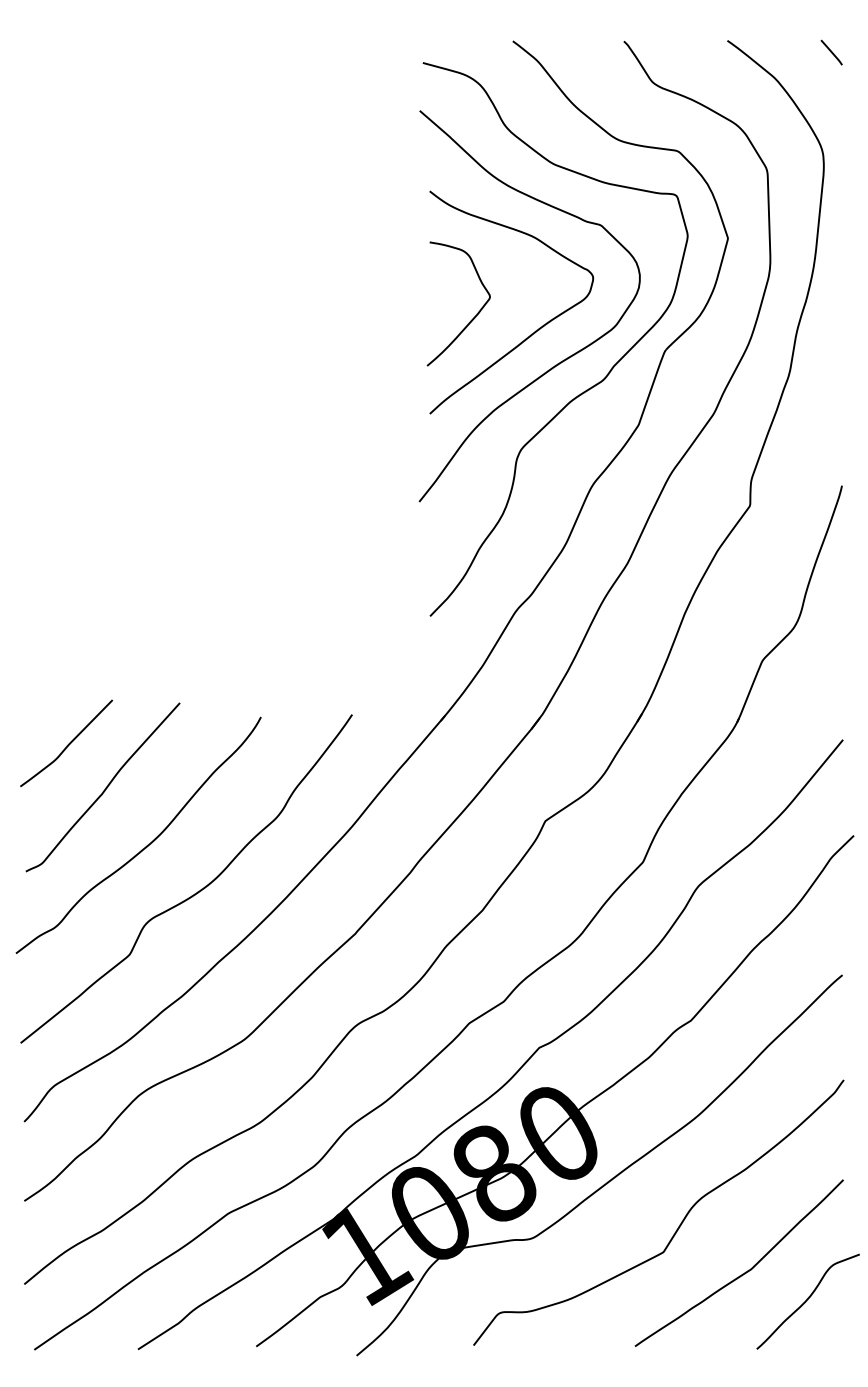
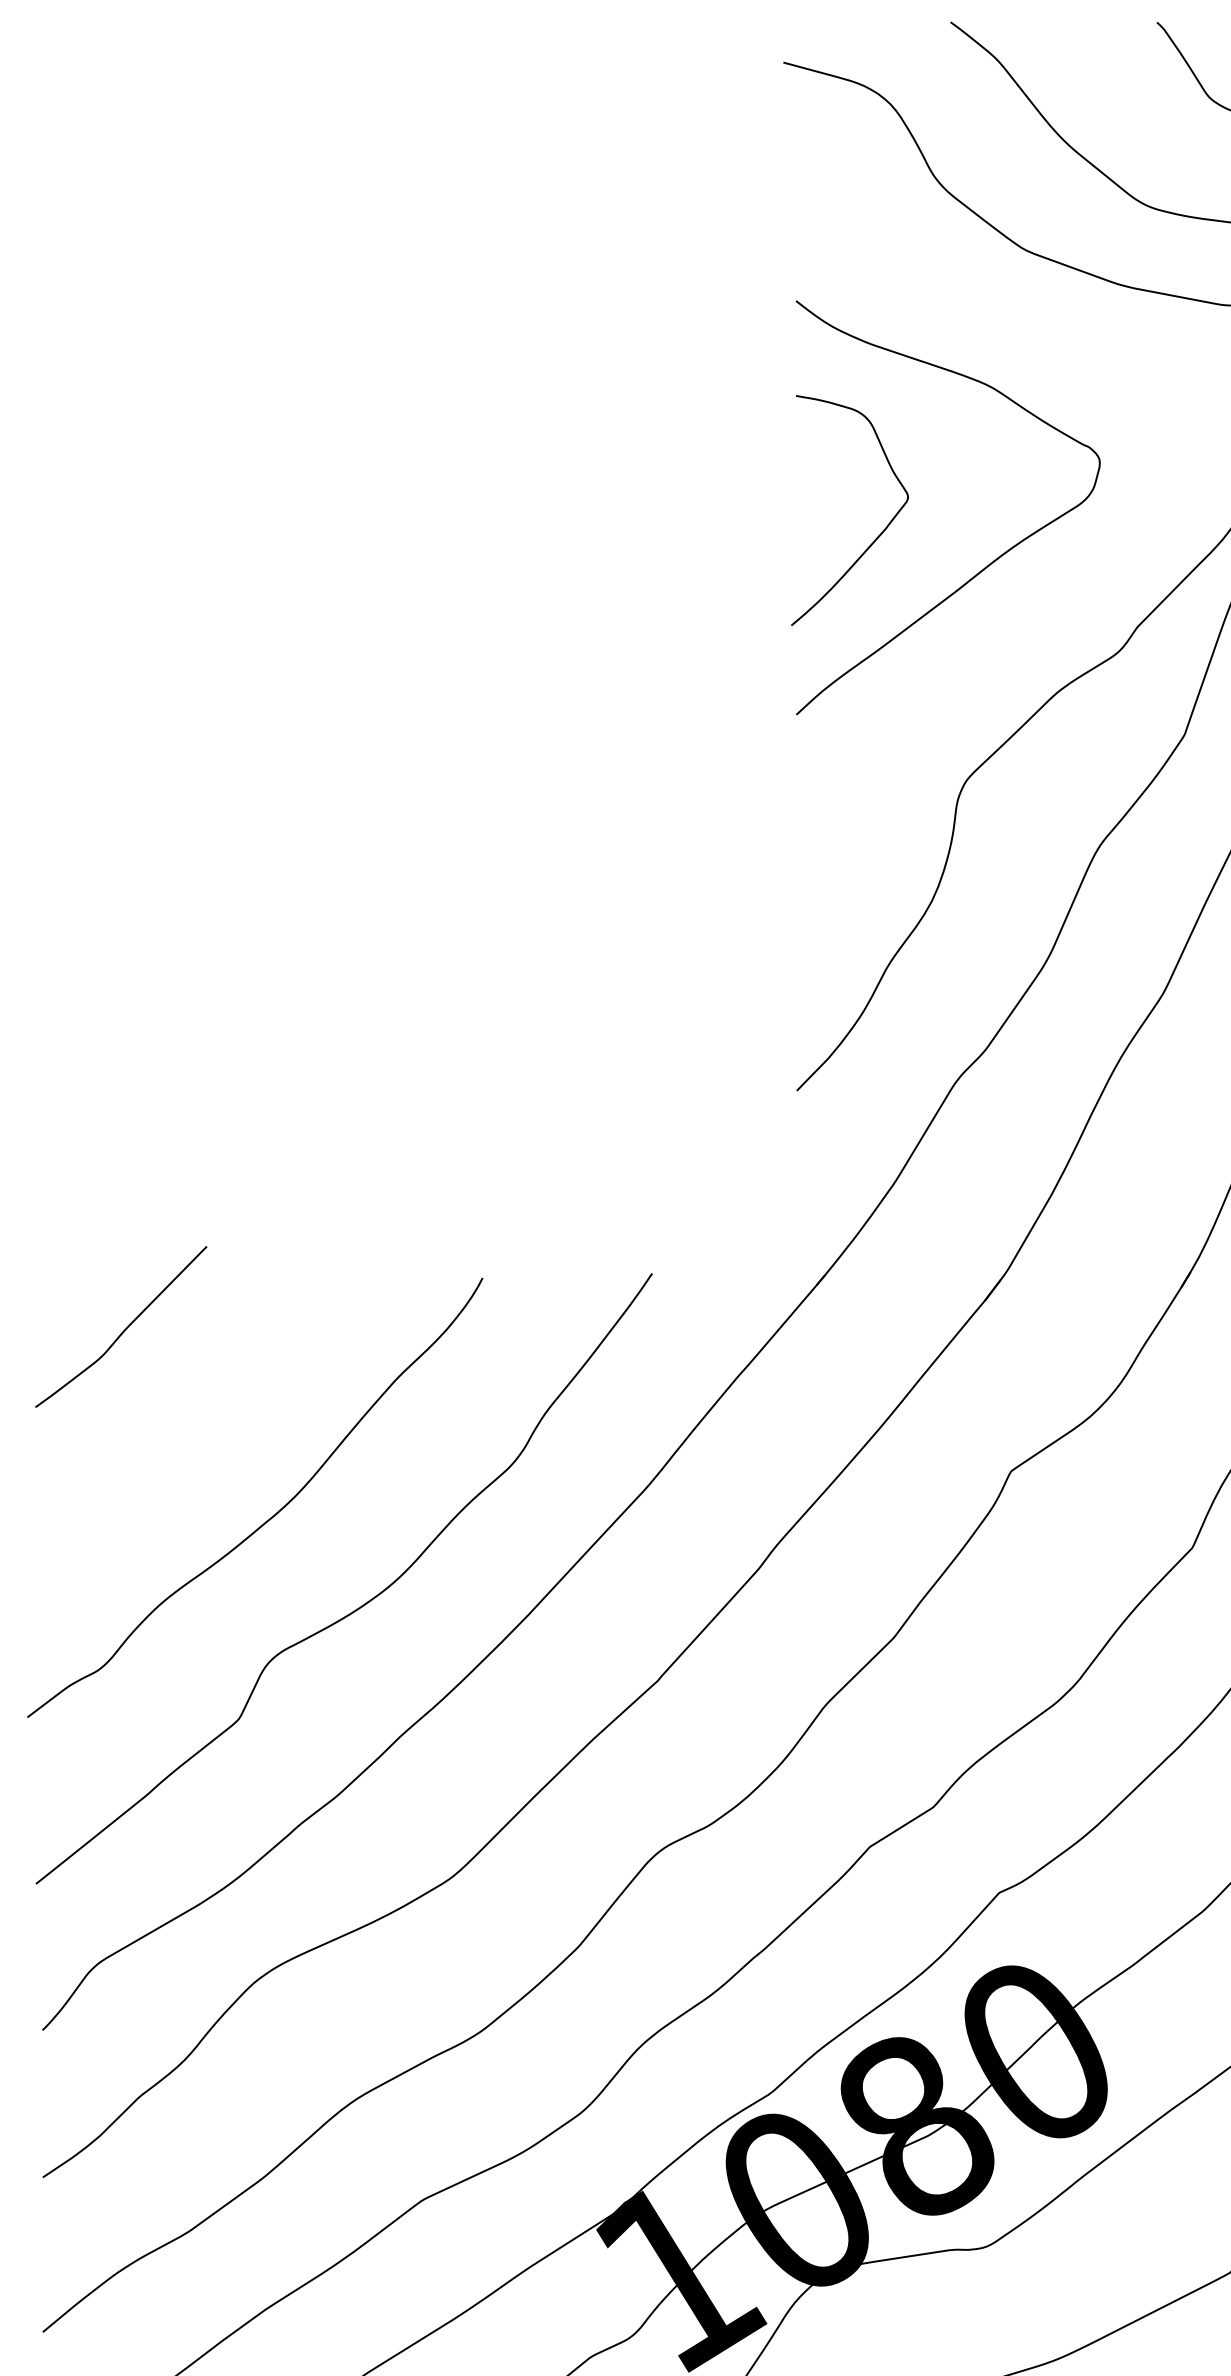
curve: (563, 359) -> (1044, 613), removed
curve: (104, 789) -> (191, 1412), removed

